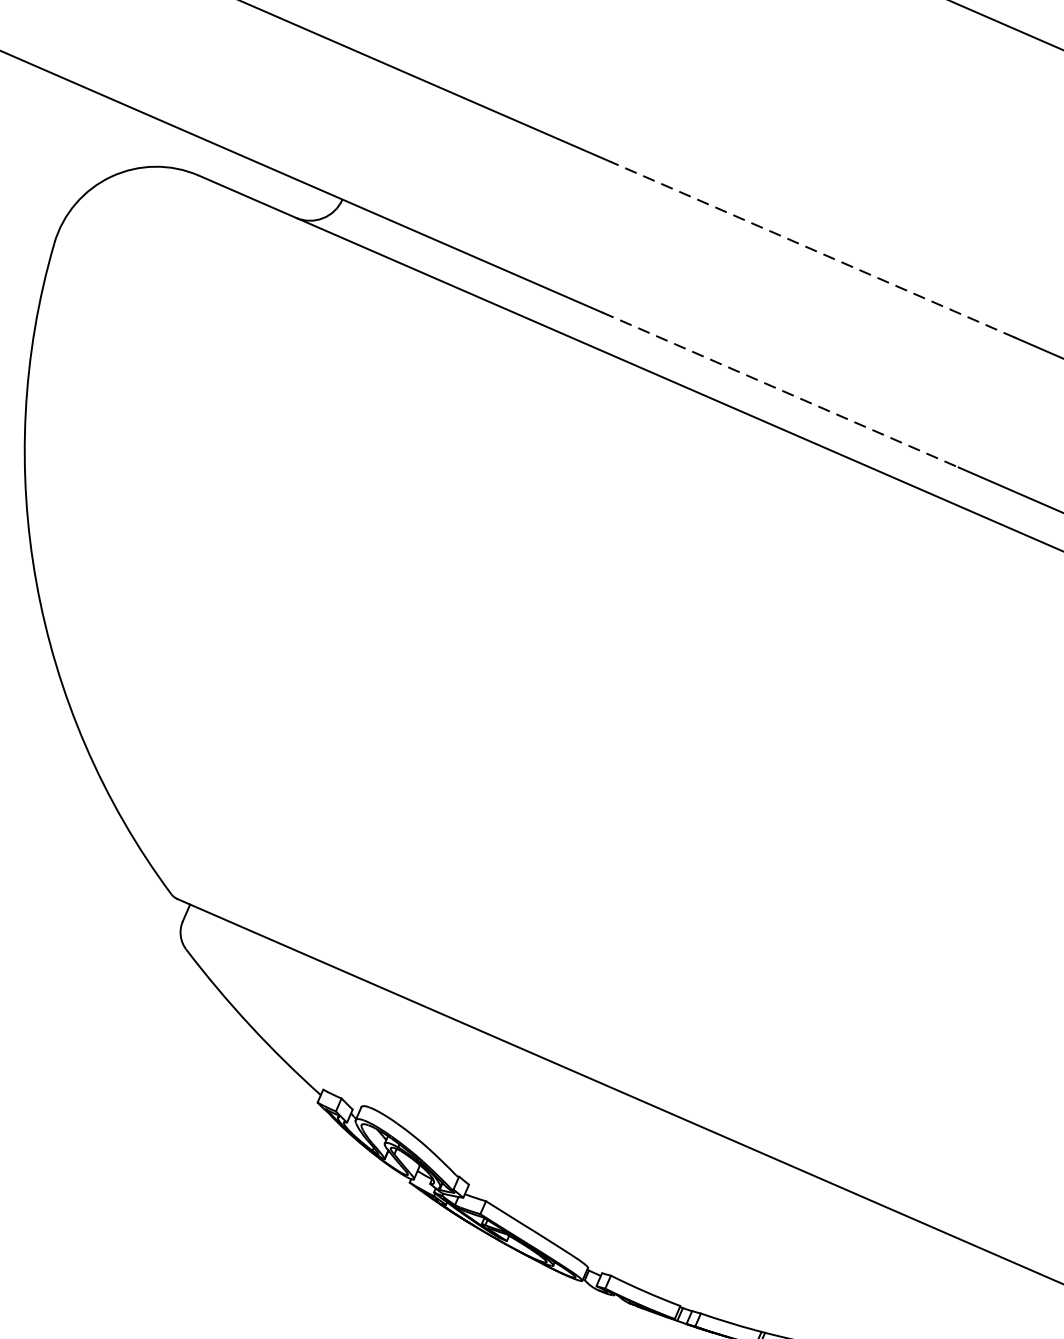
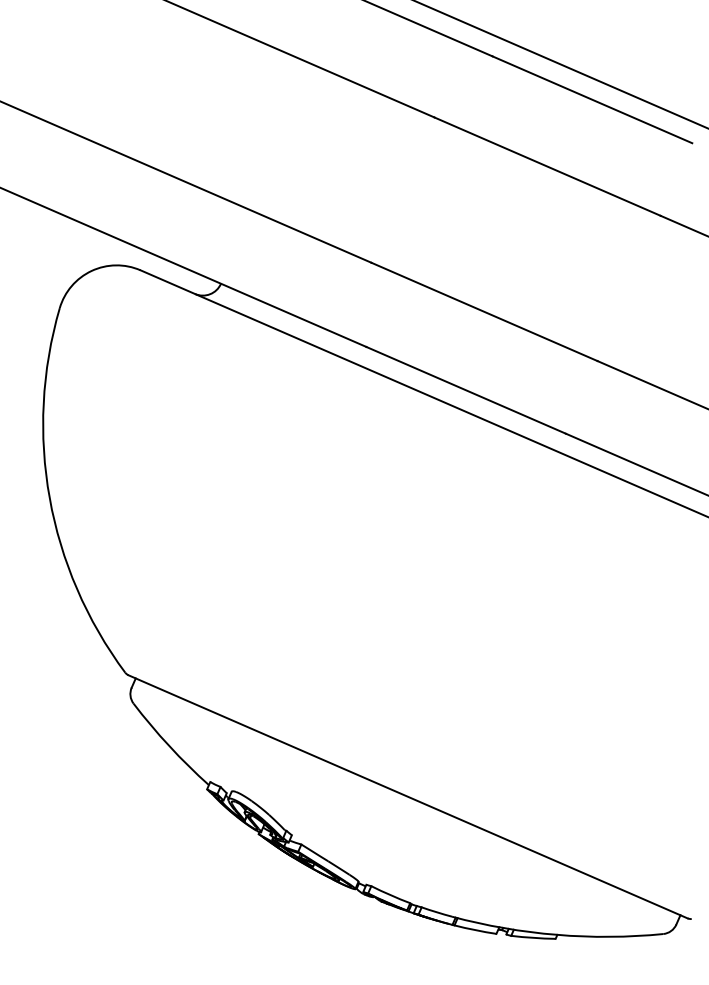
line: (813, 249) -> (484, 311), dashed -> solid
line: (780, 390) -> (466, 390), dashed -> solid

